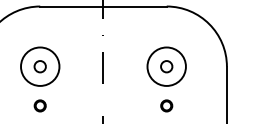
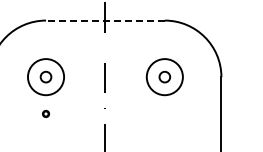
line: (102, 6) -> (104, 20), solid -> dashed
part: (39, 105) -> (45, 113), size x0.6
part: (166, 105) -> (164, 113), removed

